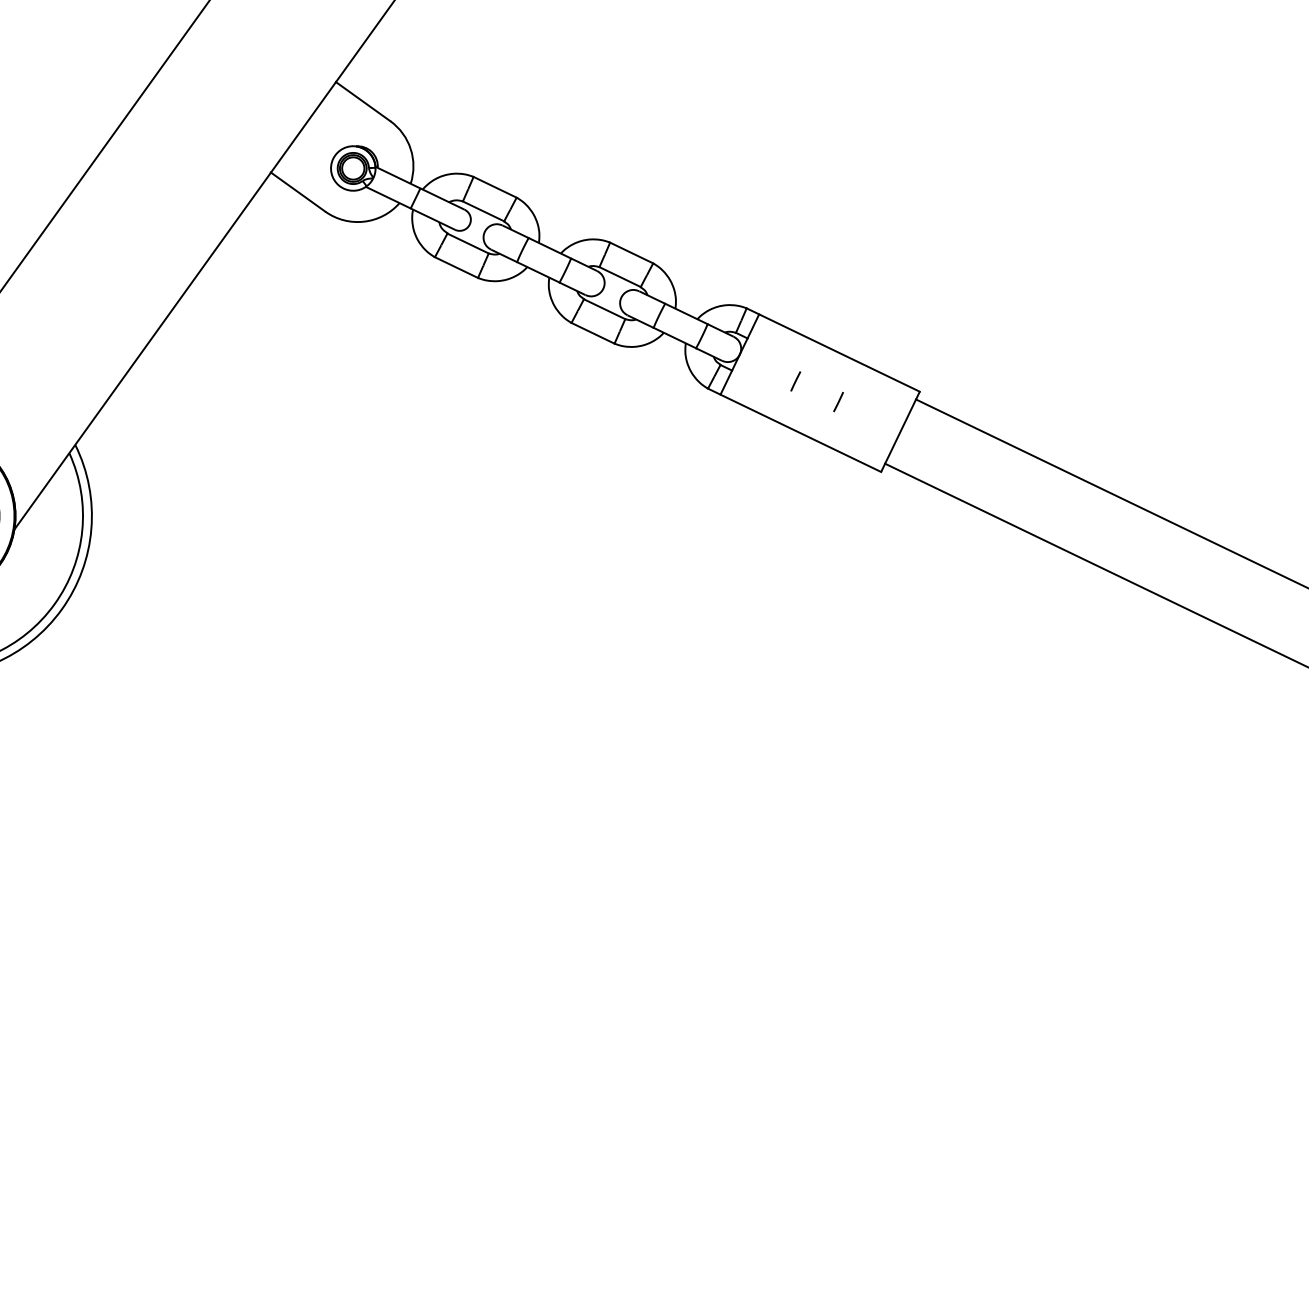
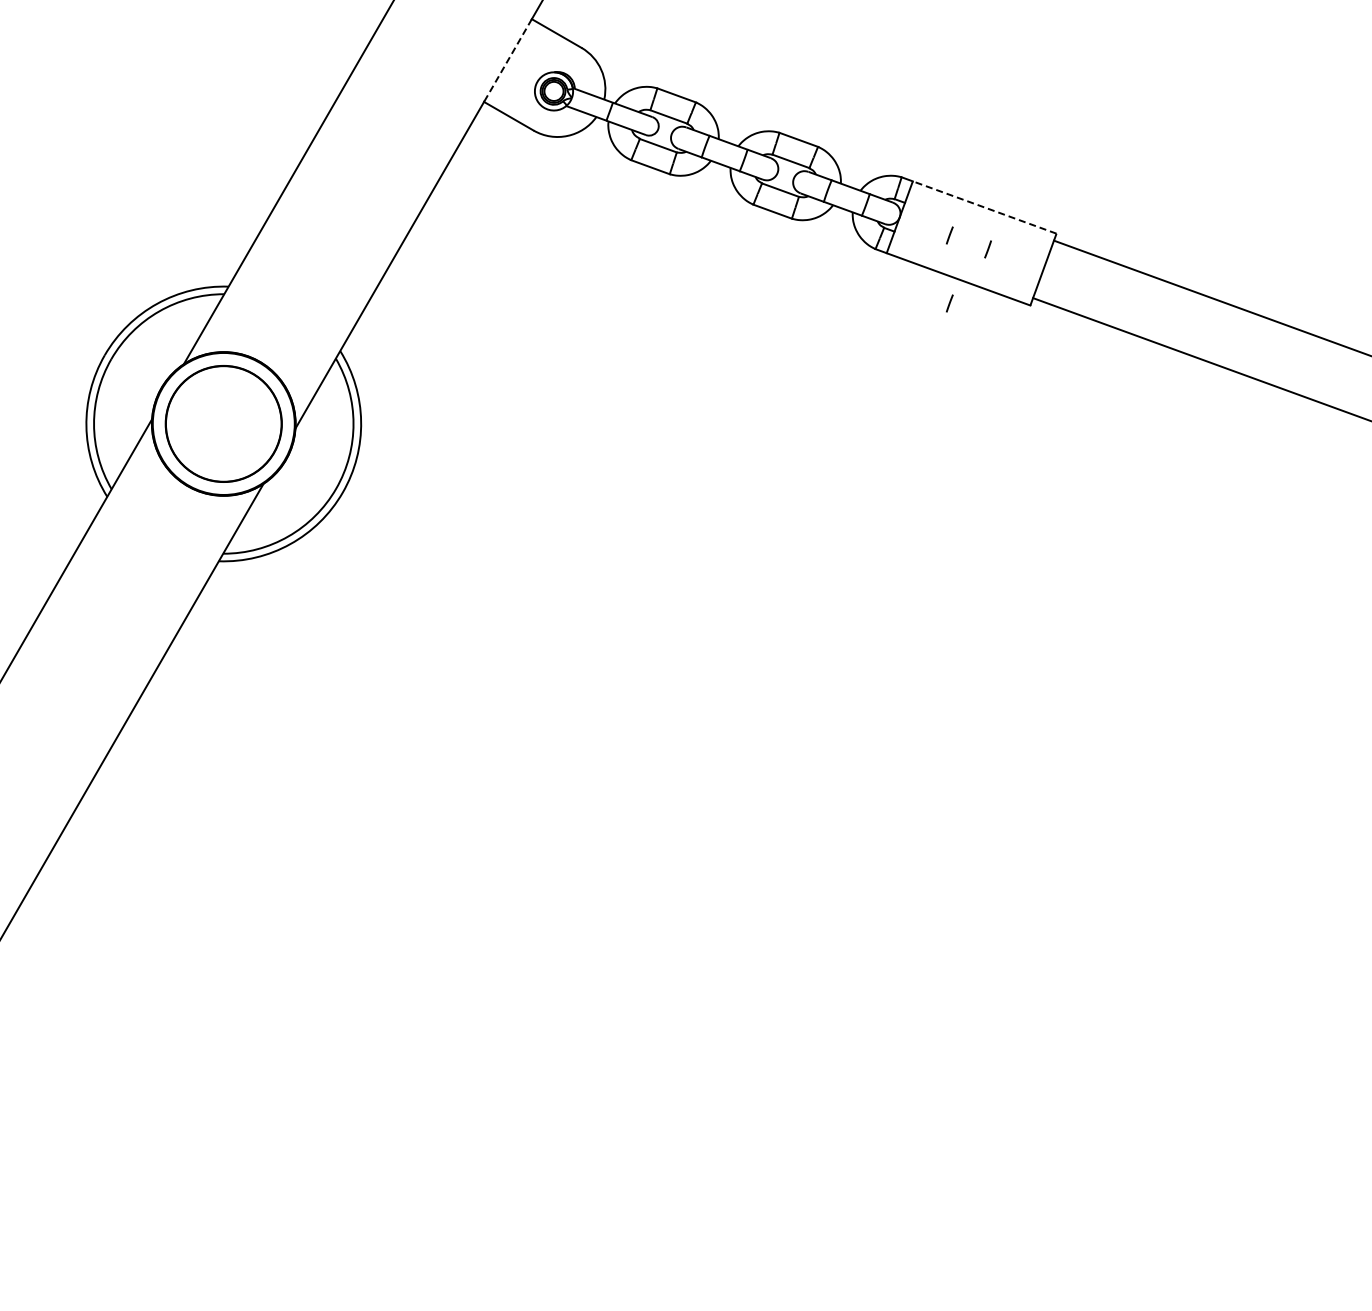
line: (302, 127) -> (507, 60), solid -> dashed
line: (839, 352) -> (984, 207), solid -> dashed
line: (787, 460) -> (949, 303), added

